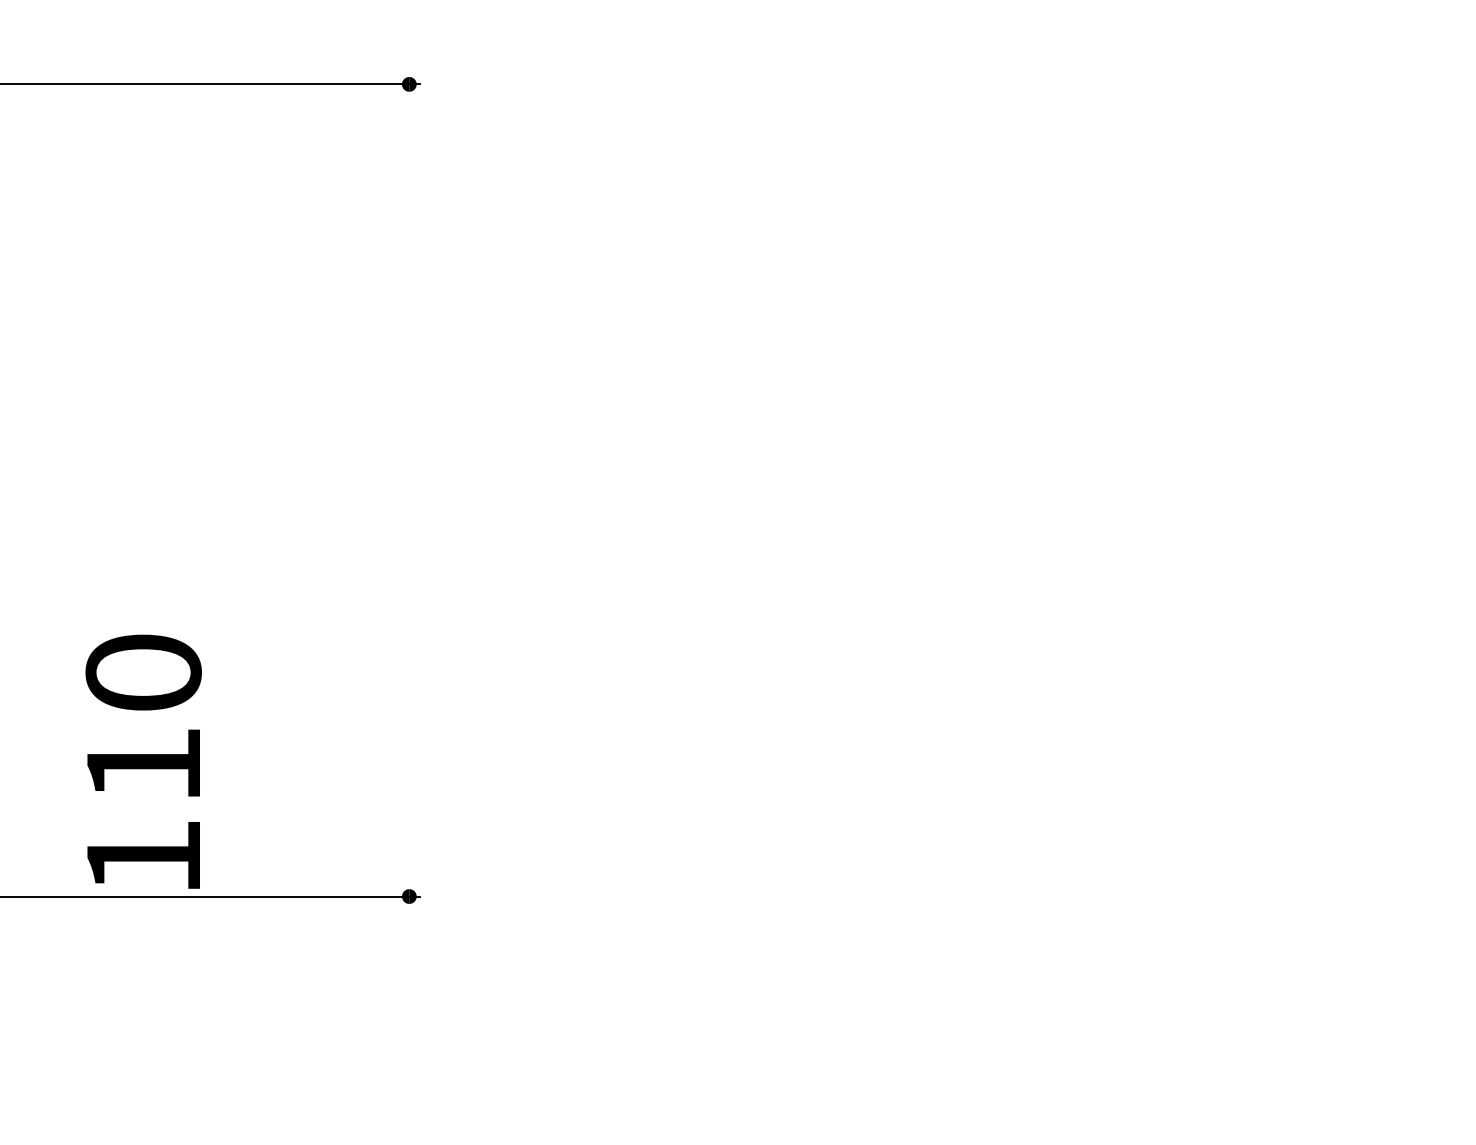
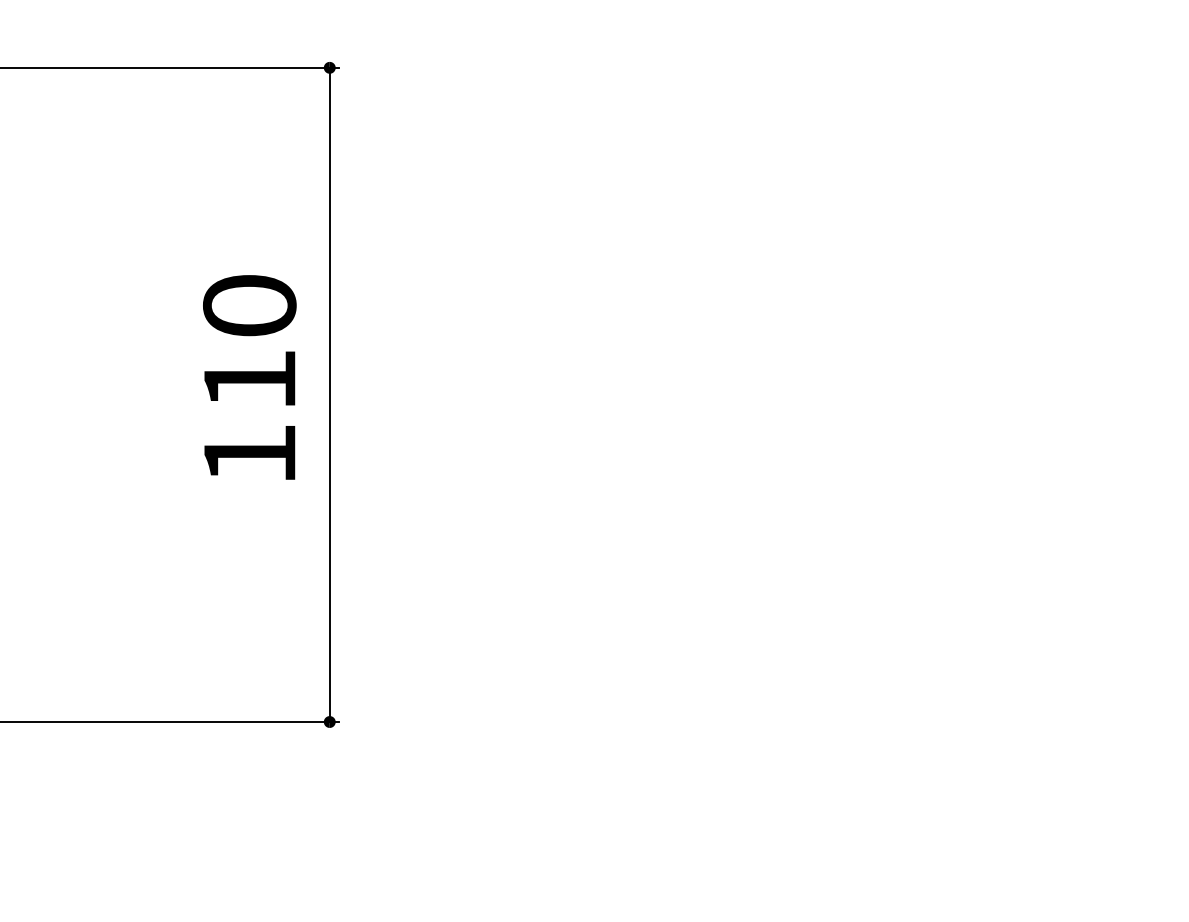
line: (409, 489) -> (329, 394), added
text: (143, 761) -> (249, 377), moved

